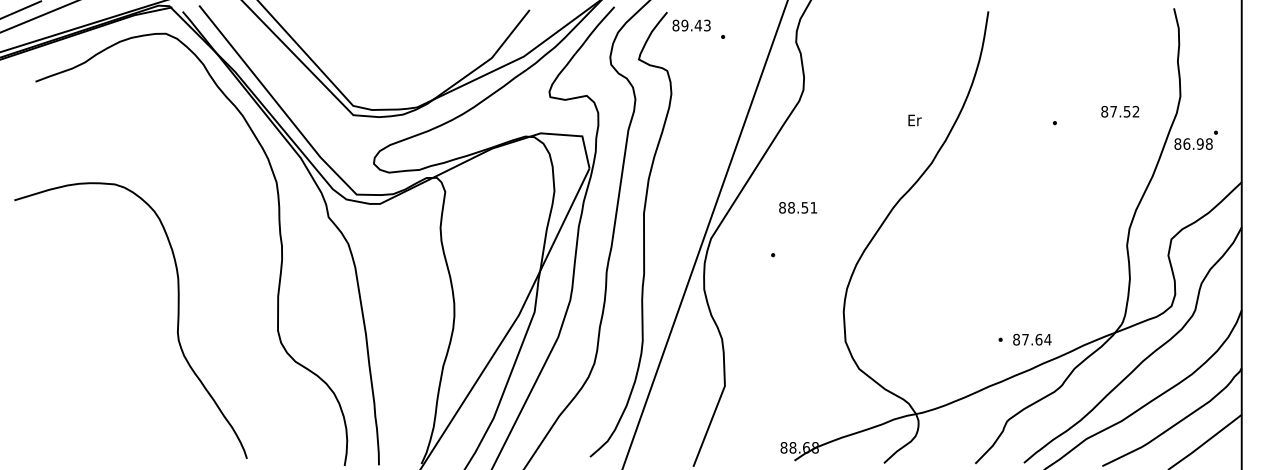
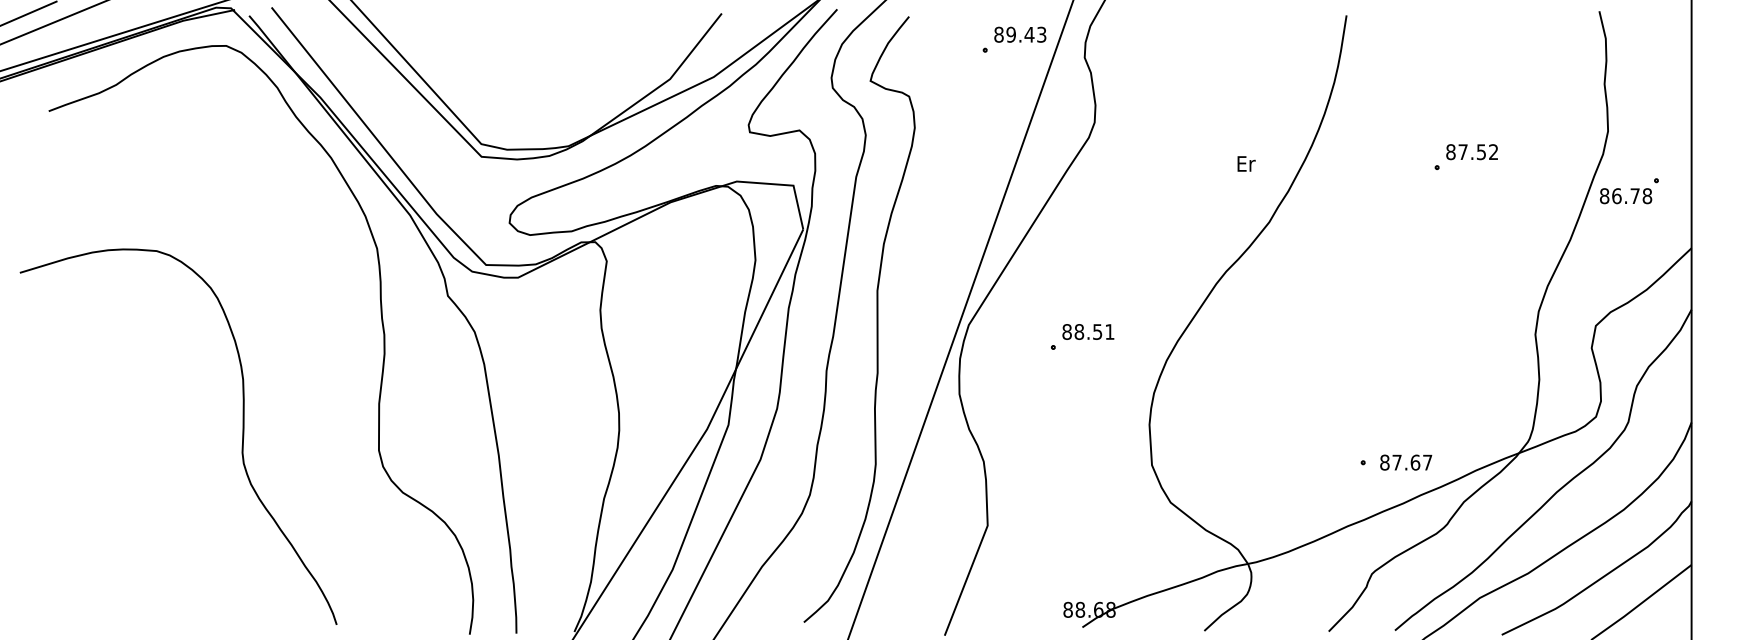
text: (691, 25) -> (1020, 34), moved
text: (1119, 112) -> (1471, 152), moved
text: (1199, 144) -> (1634, 196), 86.98 -> 86.78
text: (798, 207) -> (1088, 331), moved
text: (1047, 339) -> (1427, 462), 87.64 -> 87.67

